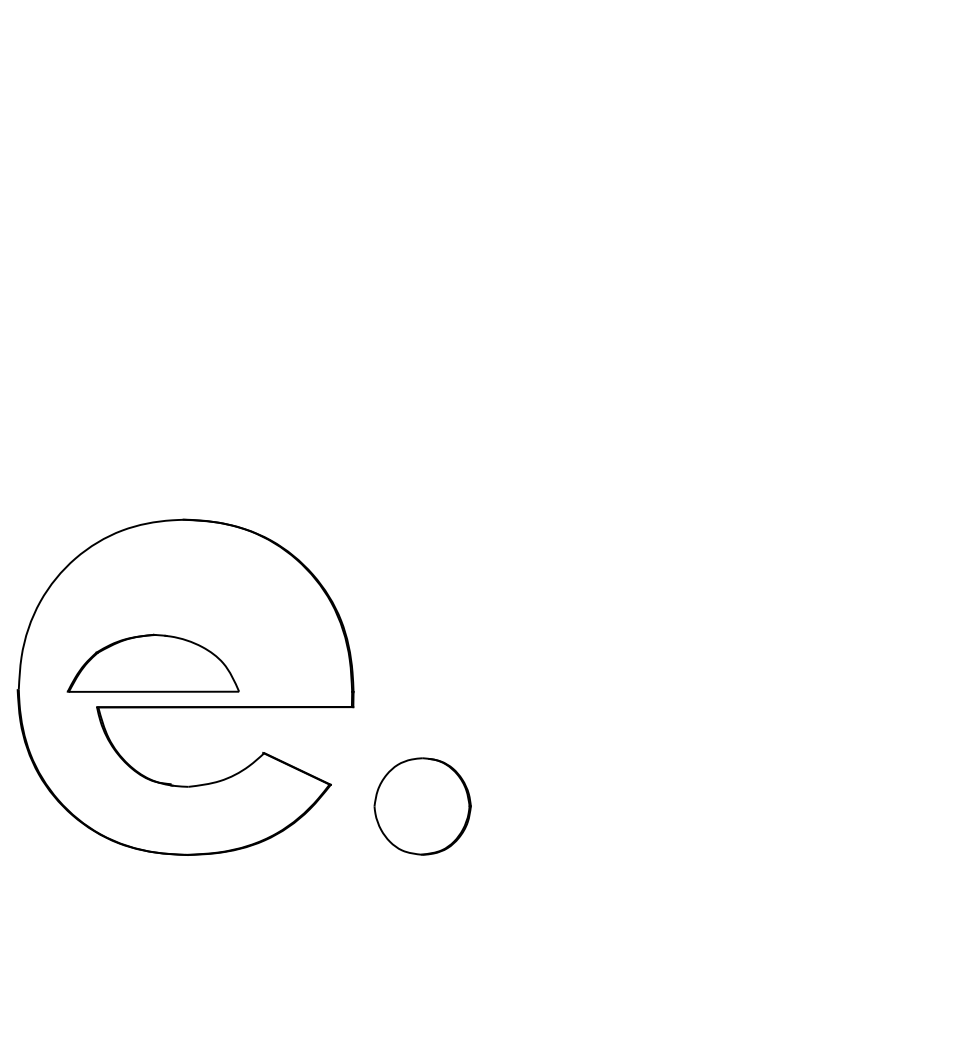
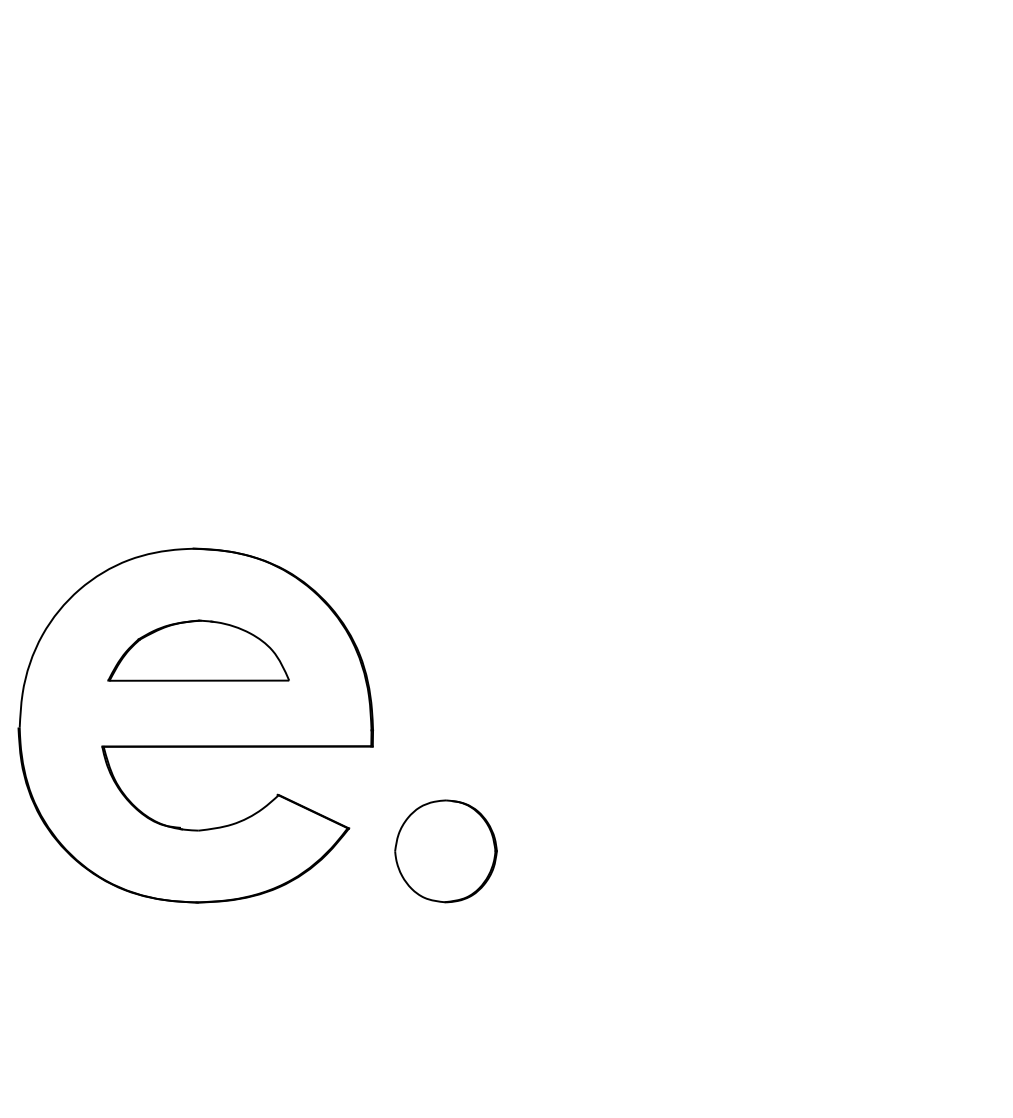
part: (152, 662) -> (197, 649), moved

